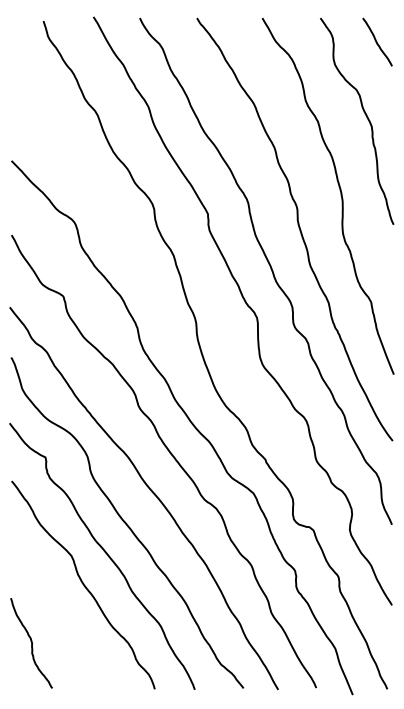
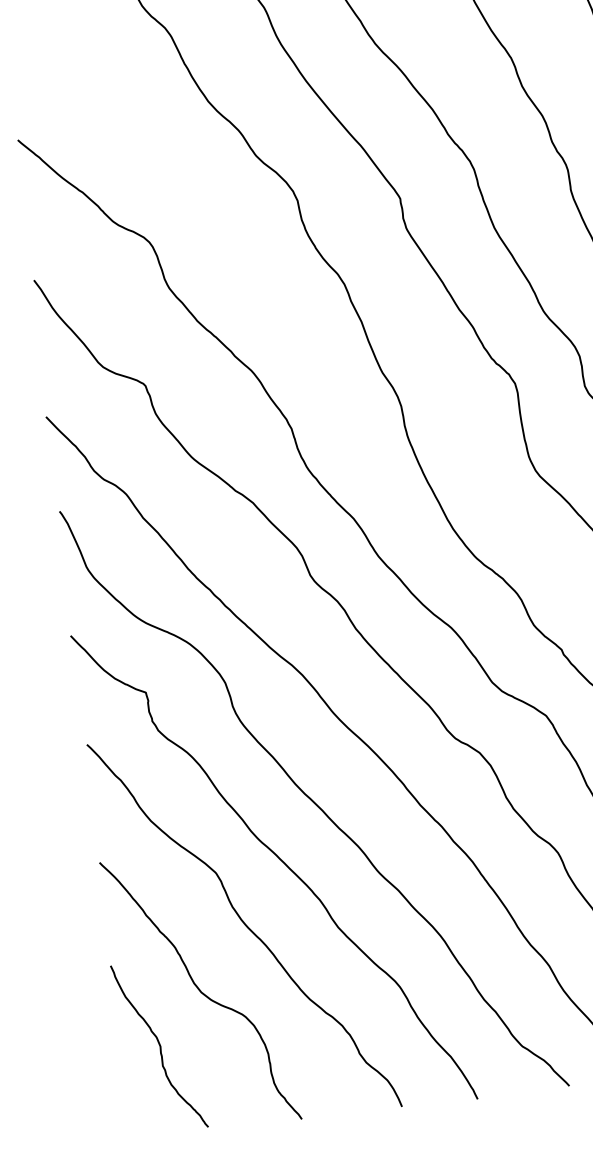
curve: (56, 616) -> (200, 990), added

